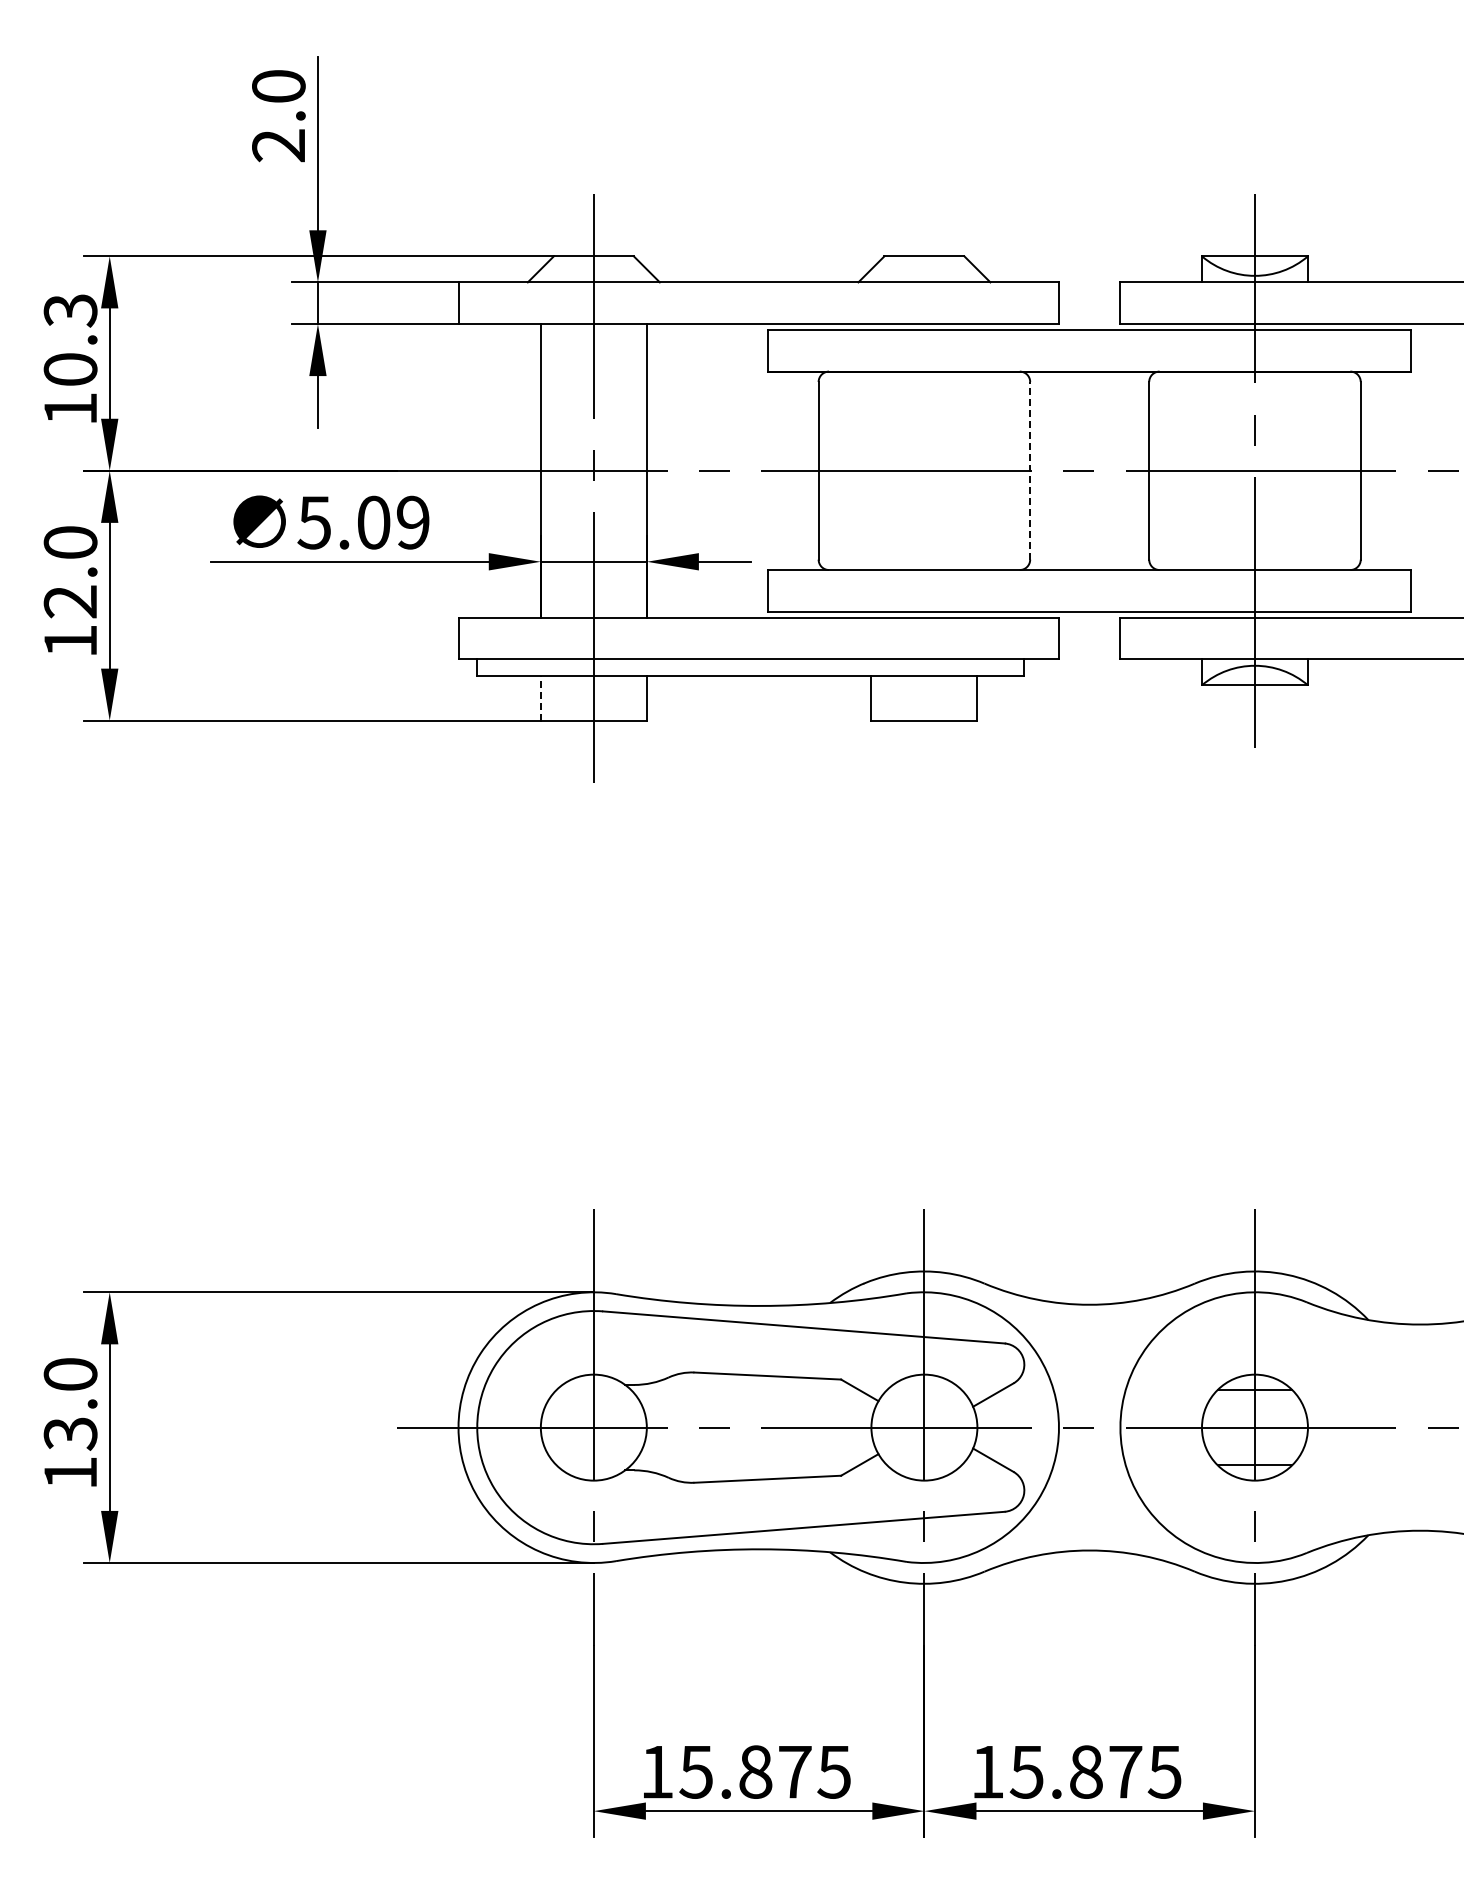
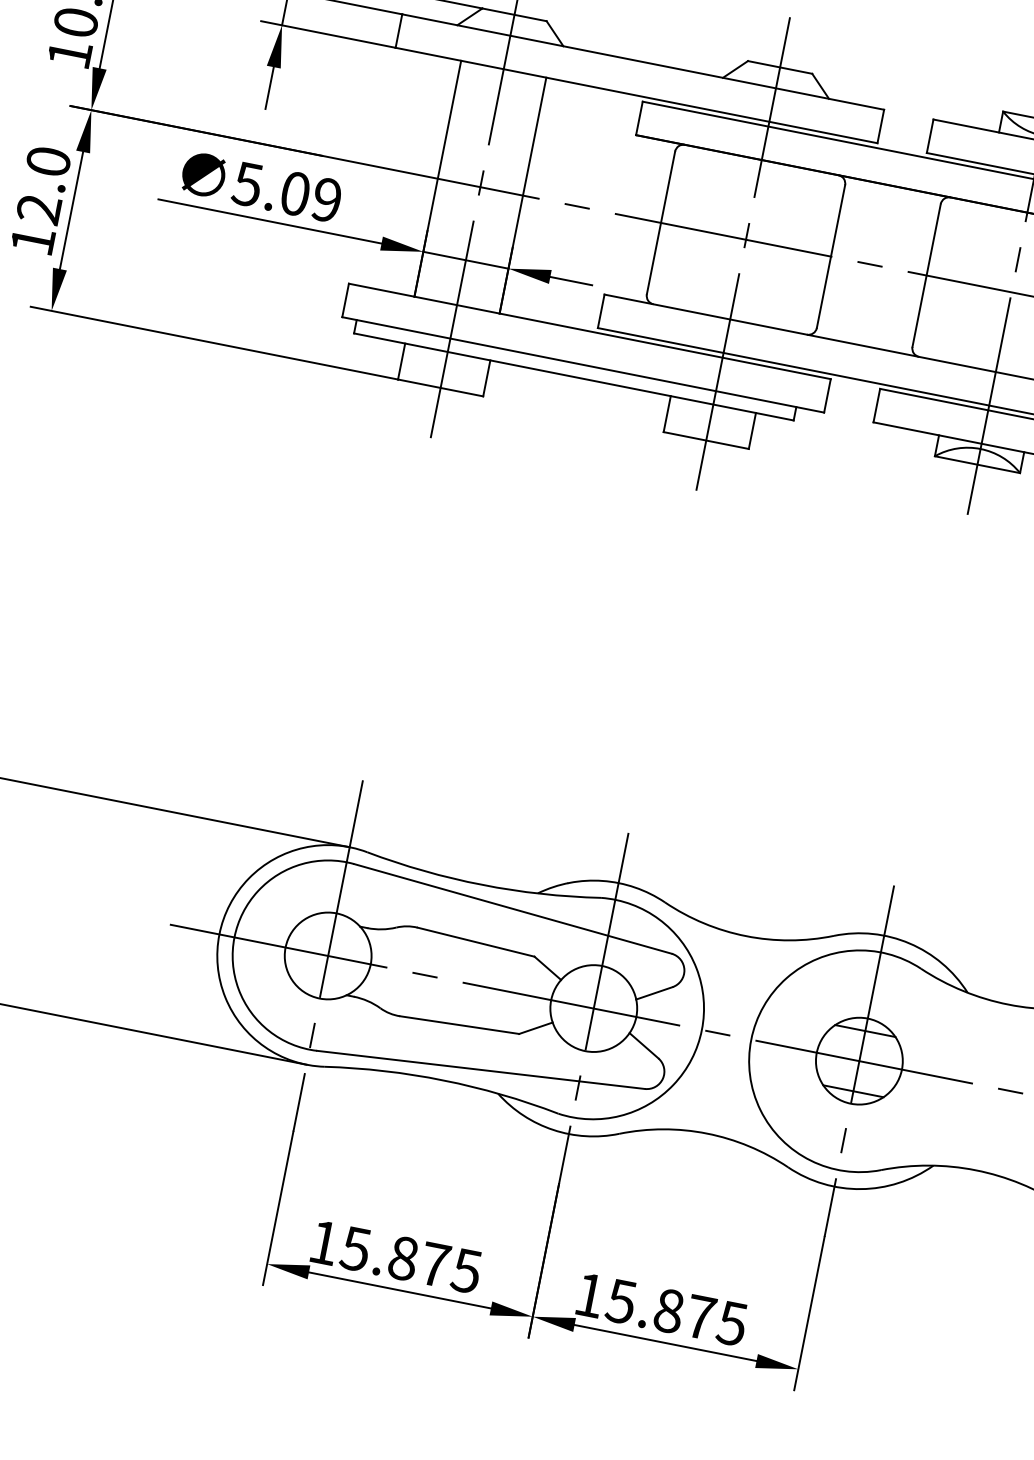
line: (1030, 470) -> (831, 256), dashed -> solid
line: (924, 488) -> (743, 253), added
line: (540, 697) -> (401, 360), dashed -> solid

